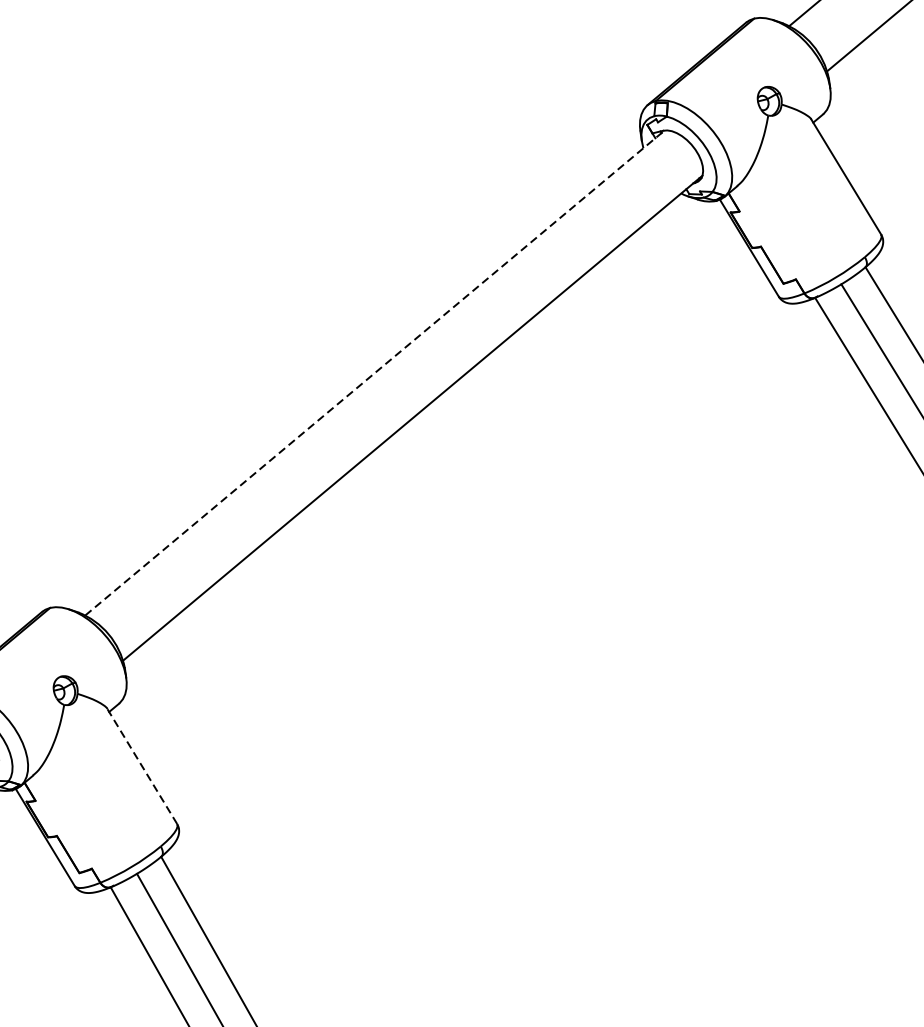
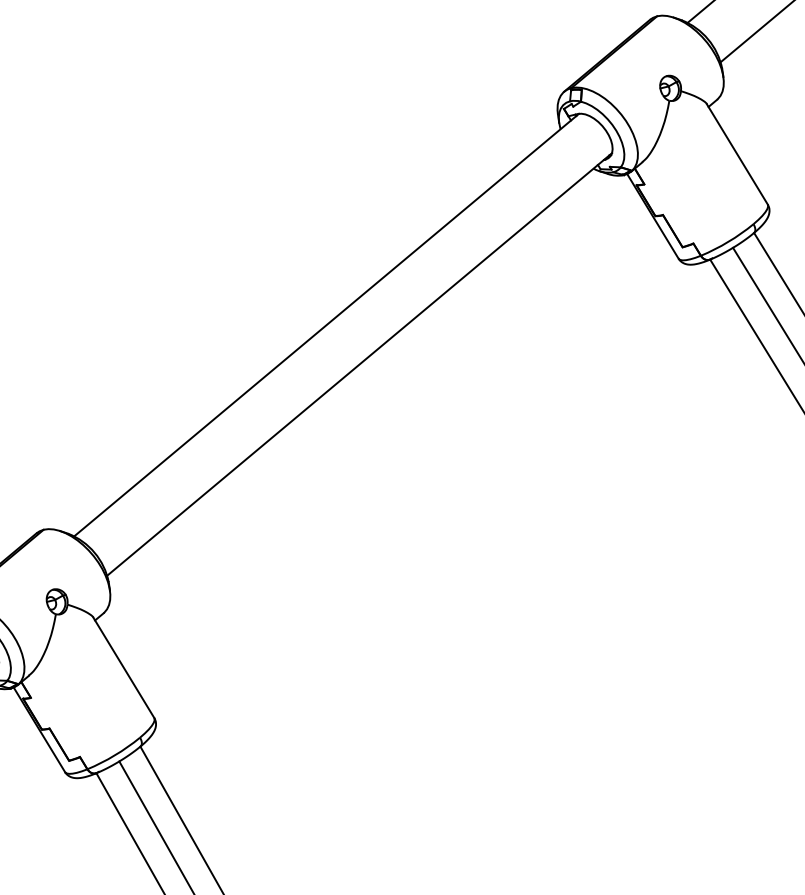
line: (375, 372) -> (327, 324), dashed -> solid
line: (141, 765) -> (123, 667), dashed -> solid

